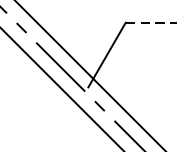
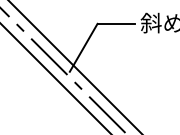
line: (151, 22) -> (116, 23), dashed -> solid

